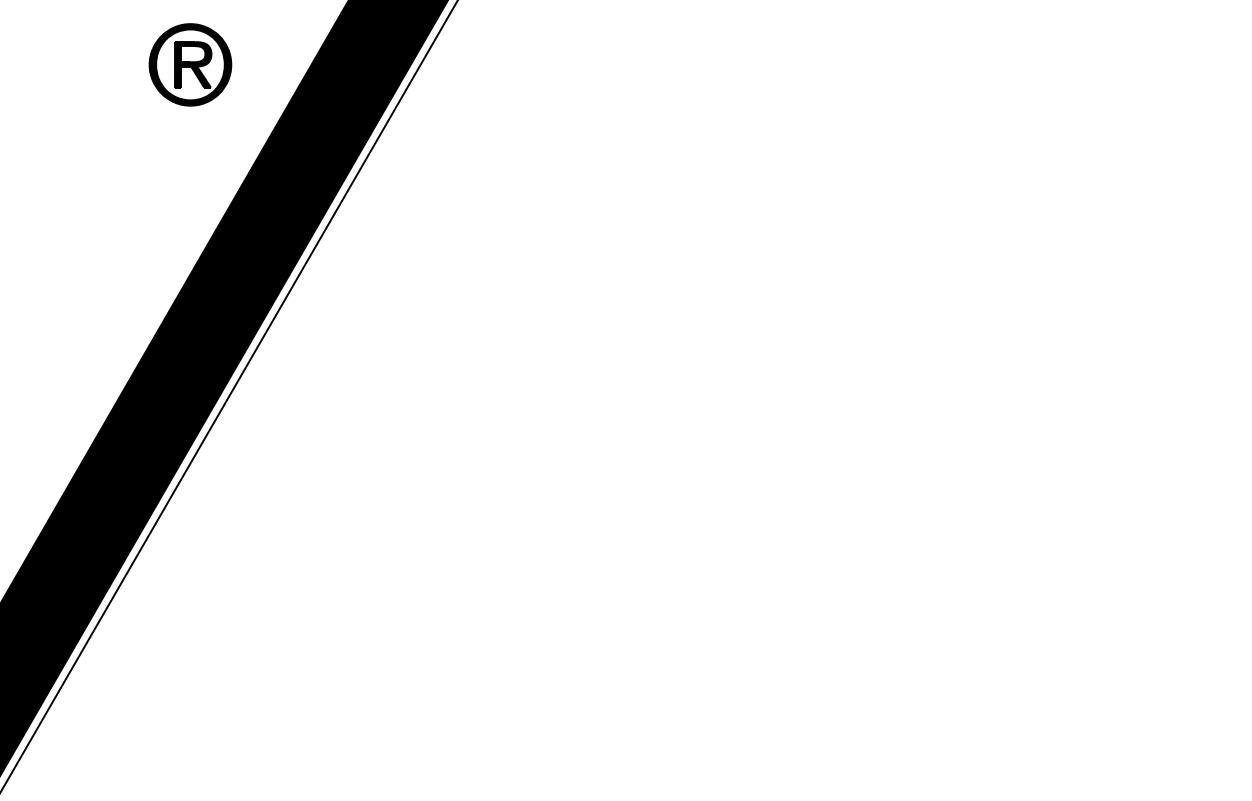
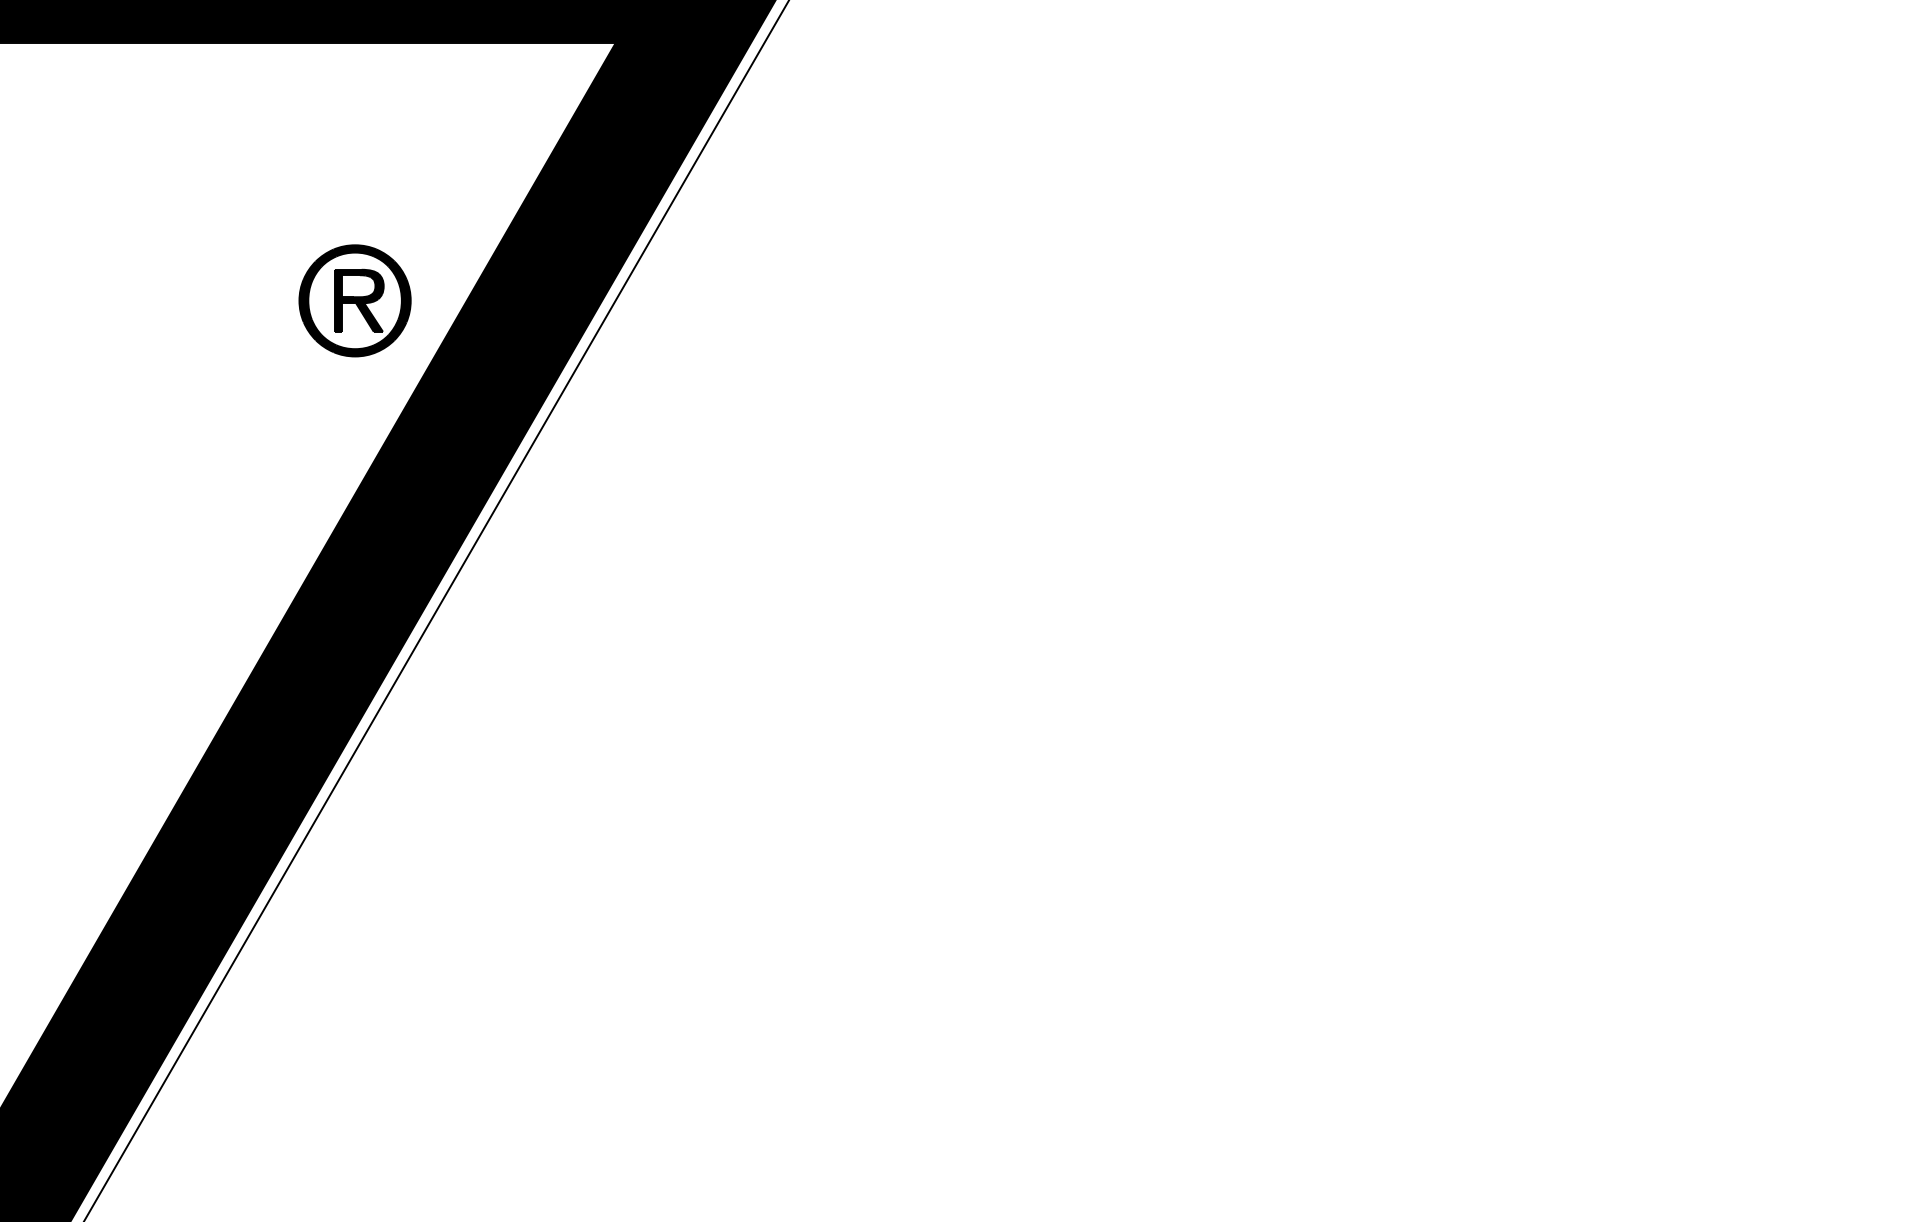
part: (190, 64) -> (354, 300), moved

